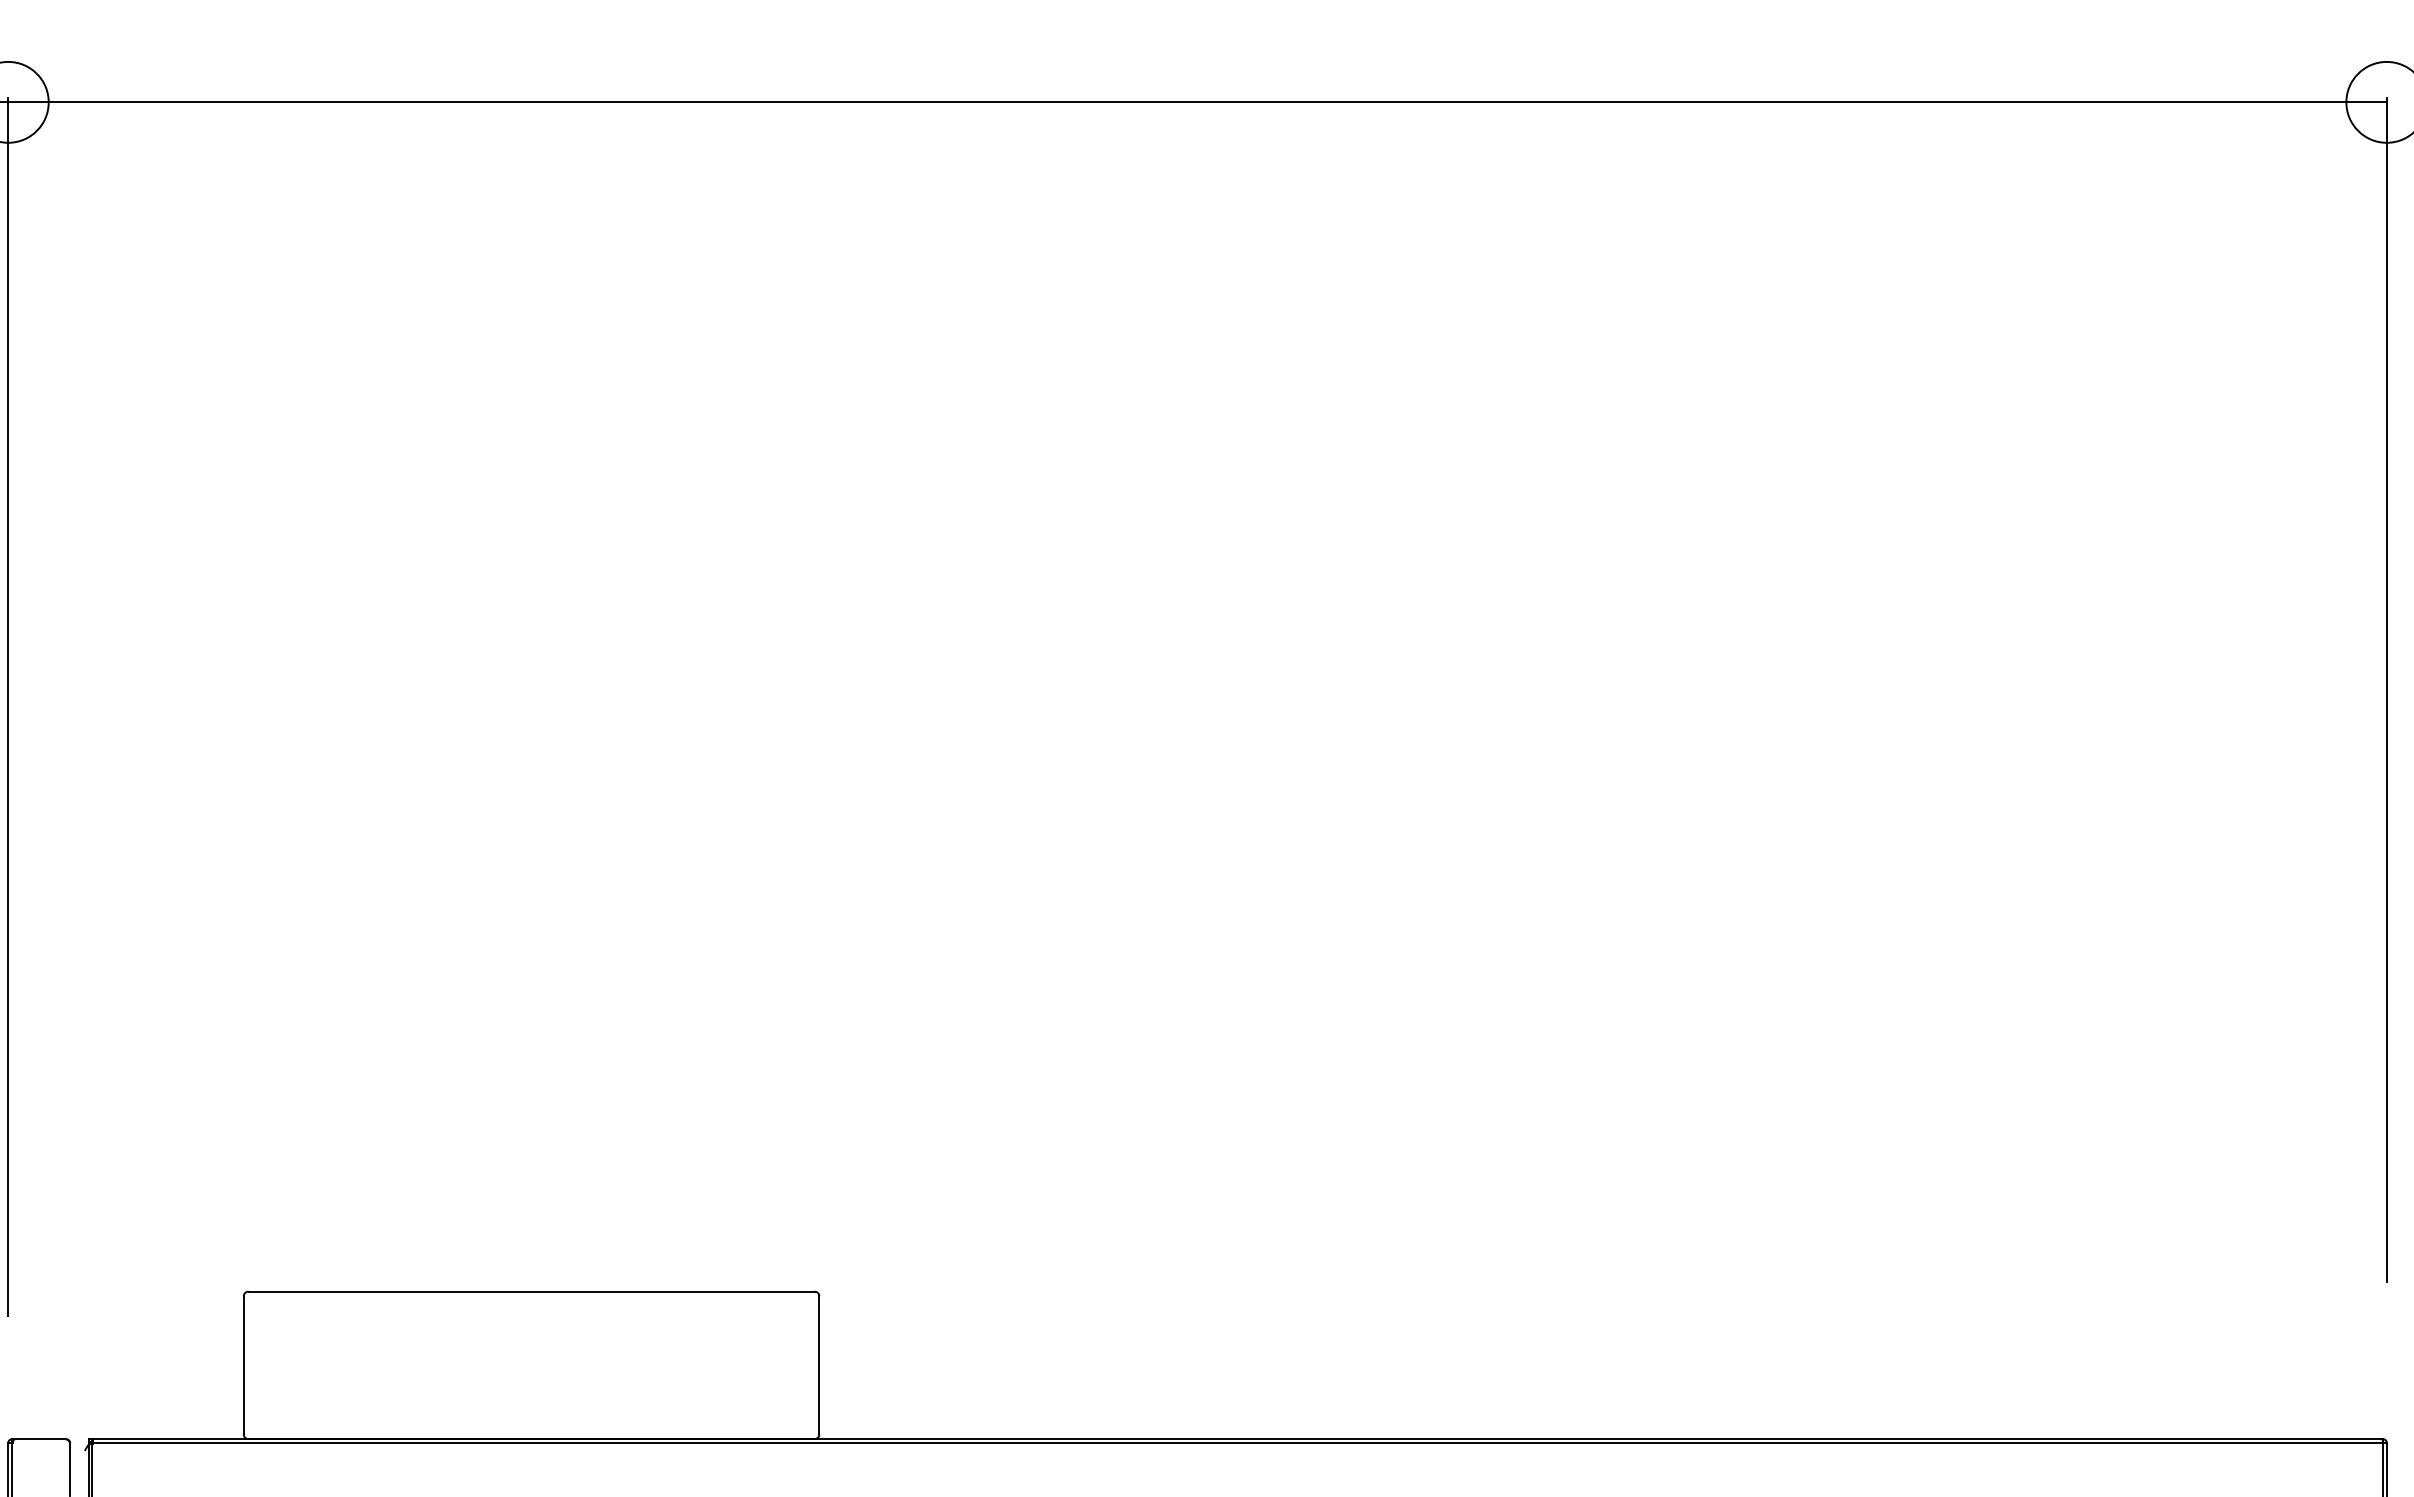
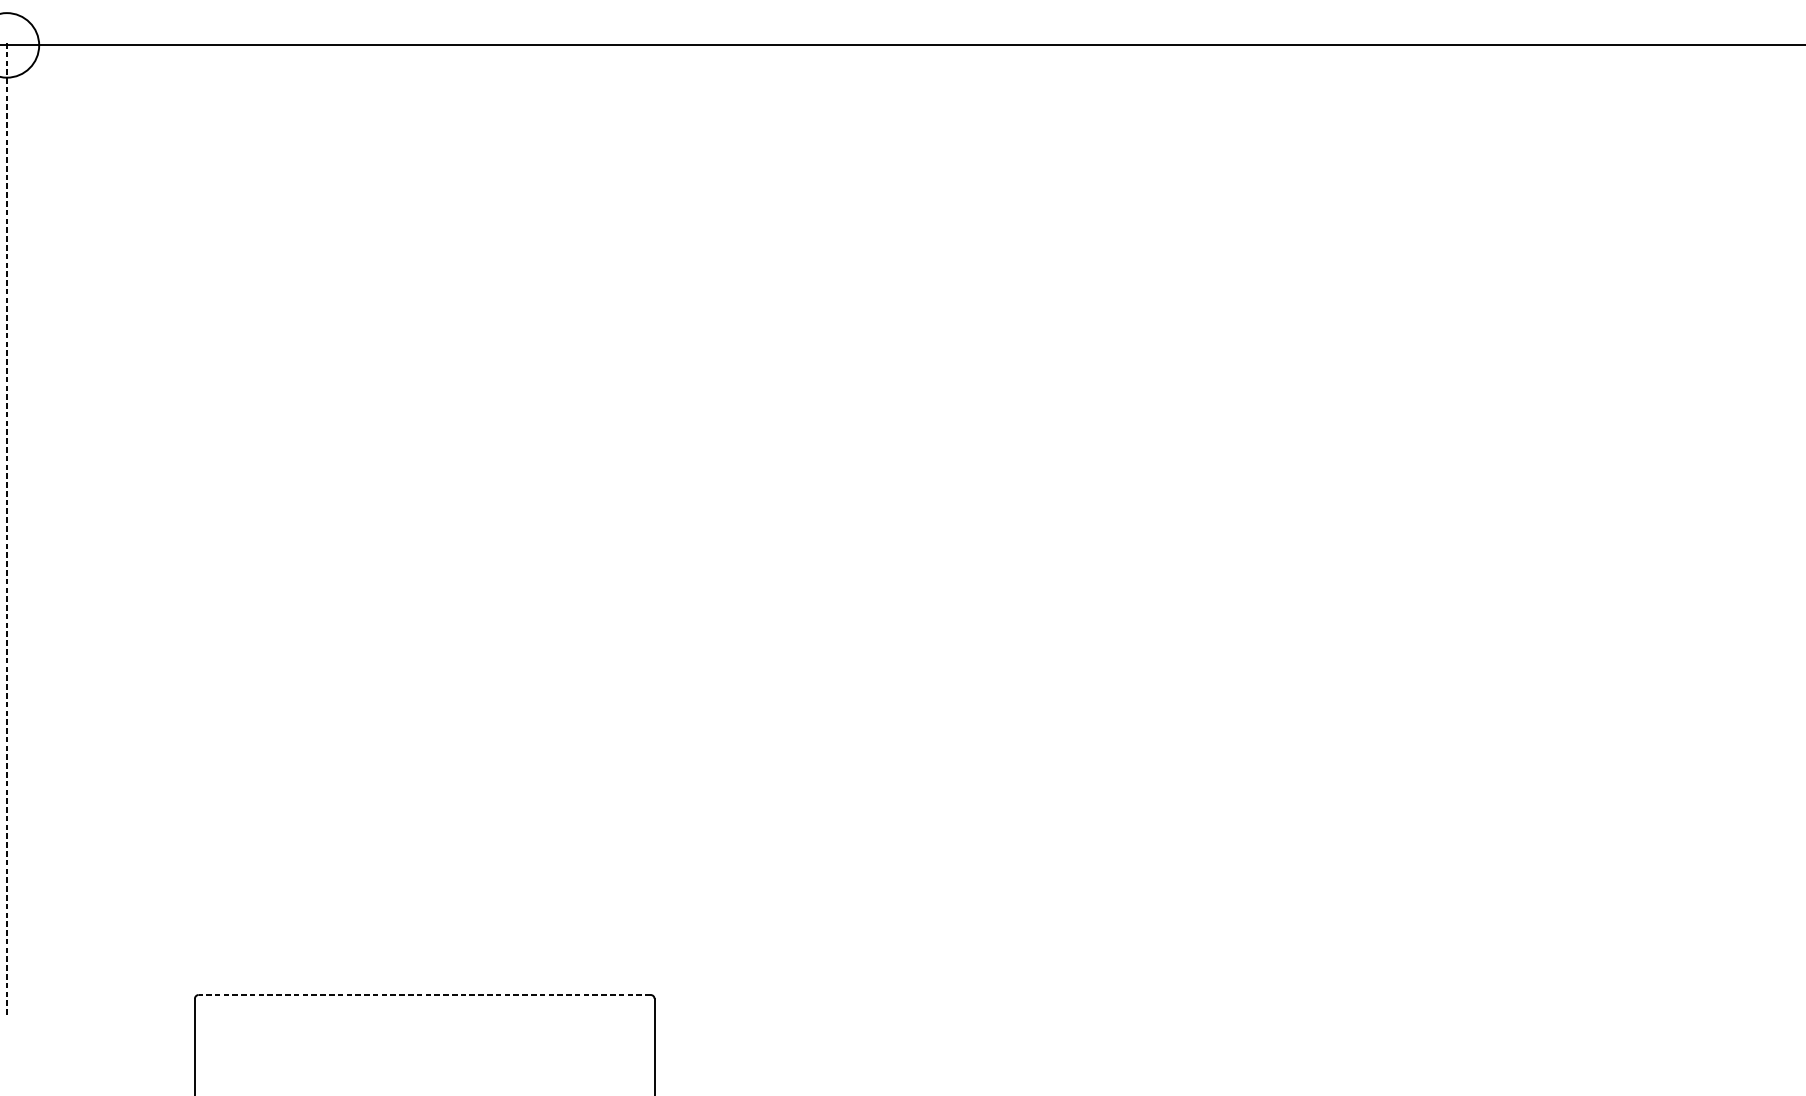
line: (8, 706) -> (7, 527), solid -> dashed
line: (531, 1291) -> (424, 994), solid -> dashed

